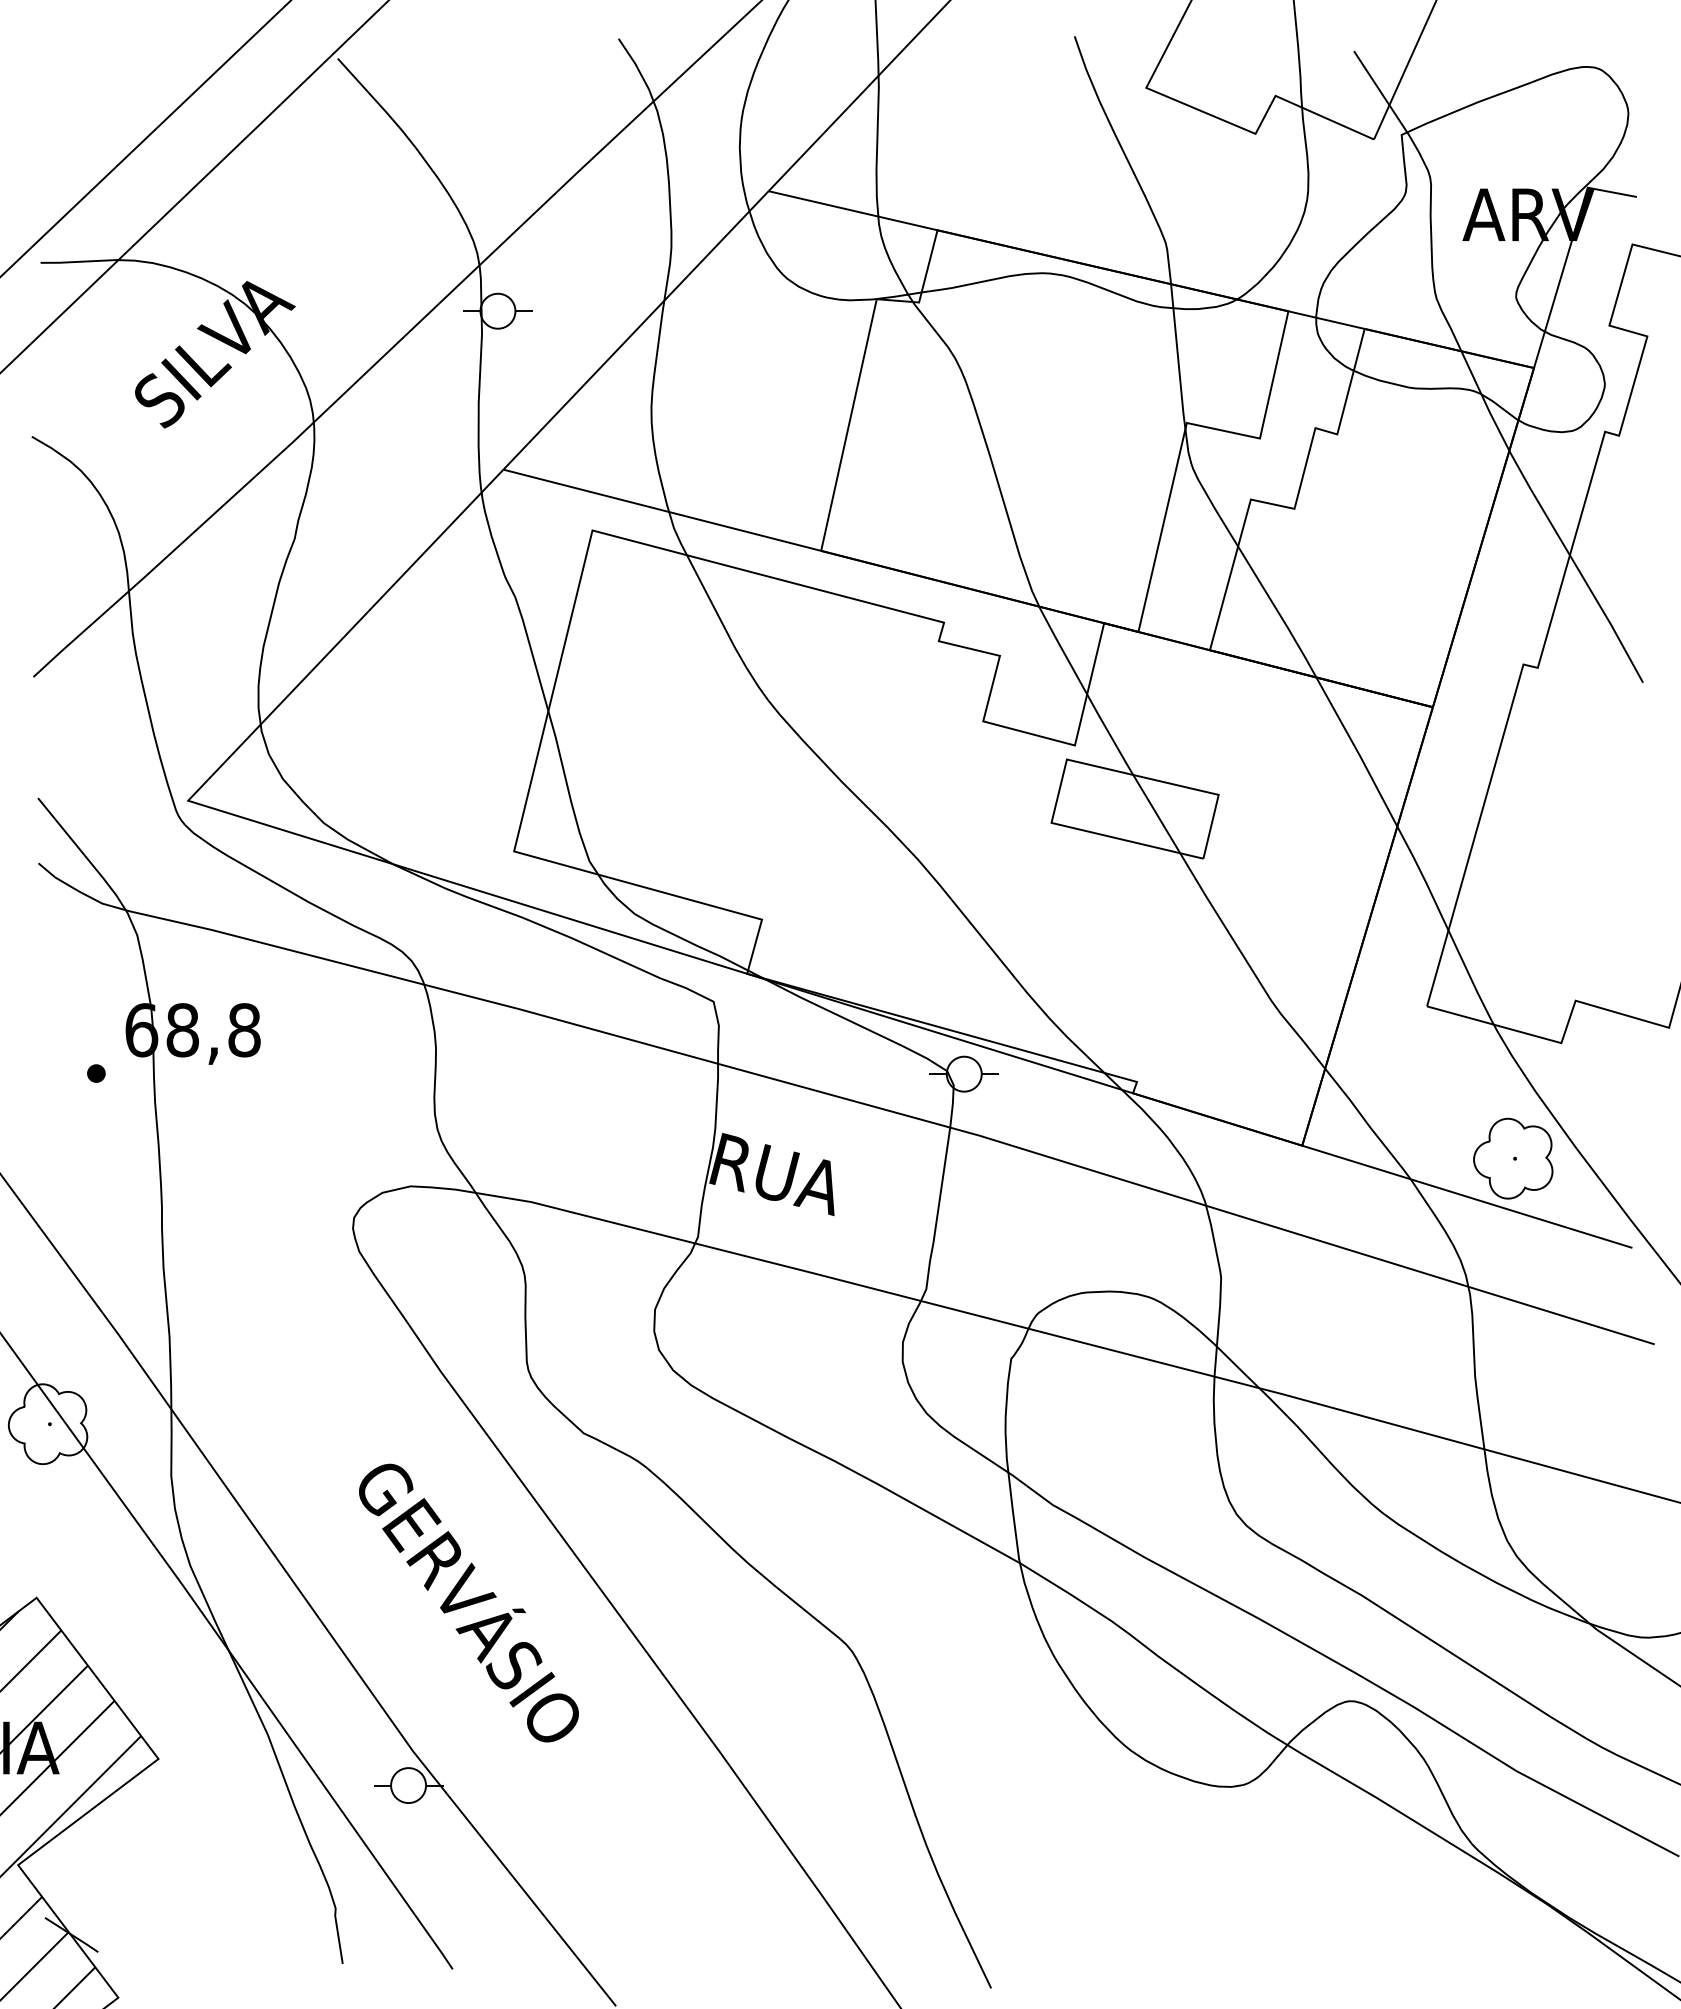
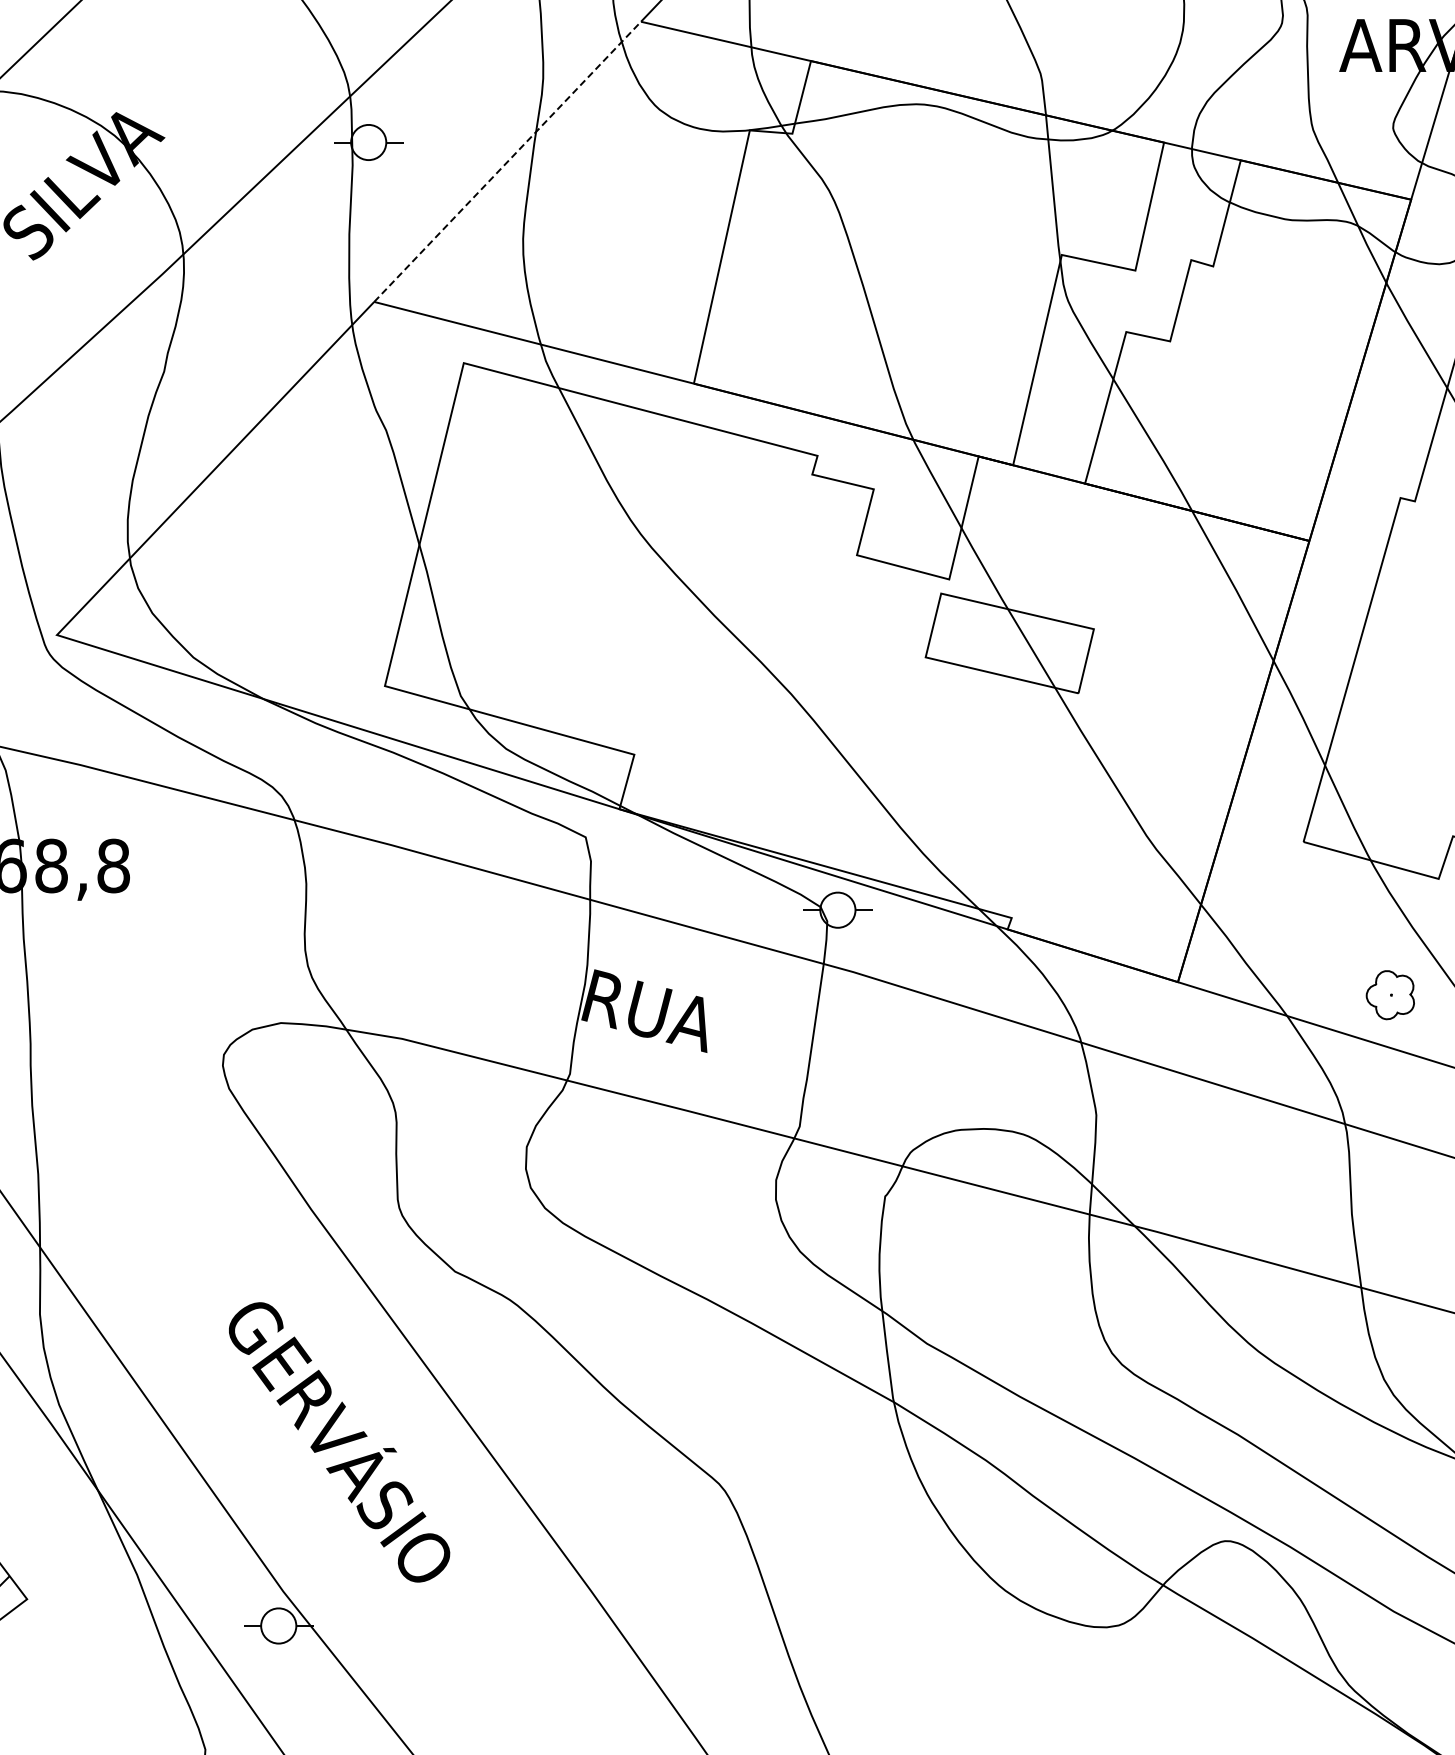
line: (636, 330) -> (508, 161), solid -> dashed
part: (1513, 1158) -> (1390, 995), size x0.6

